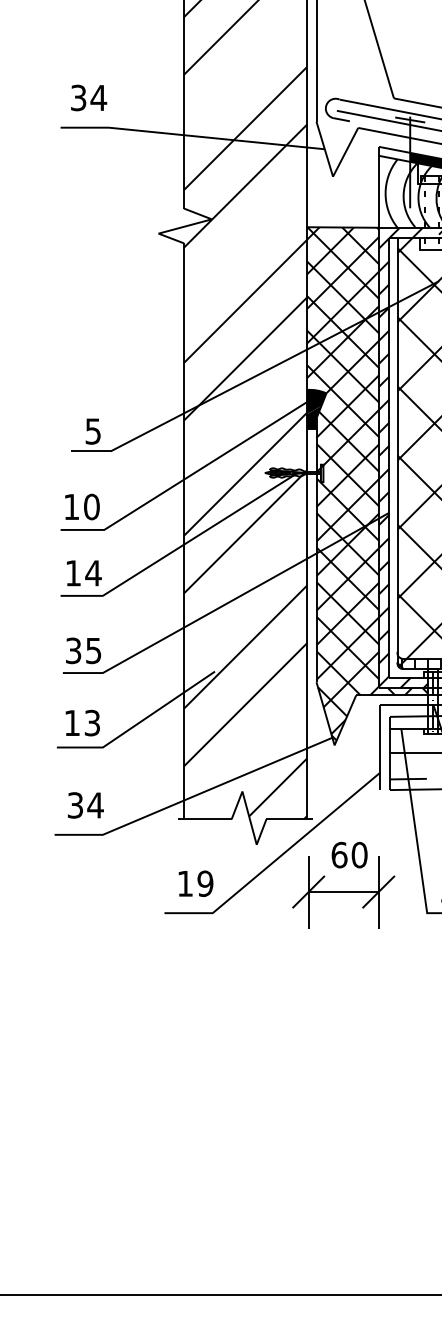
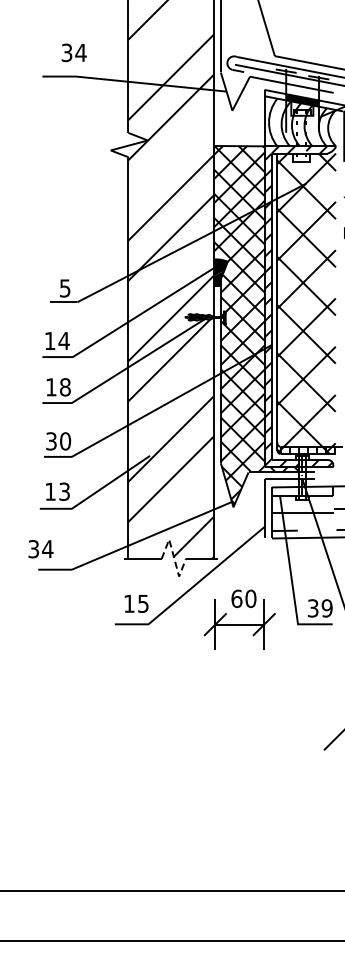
text: (87, 97) -> (73, 52), moved
text: (90, 506) -> (63, 340), 10 -> 14
text: (93, 573) -> (65, 387), 14 -> 18
text: (93, 651) -> (65, 441), 35 -> 30
text: (85, 805) -> (40, 549), moved
line: (250, 817) -> (174, 557), solid -> dashed
text: (204, 883) -> (142, 603), 19 -> 15
part: (343, 884) -> (239, 619), moved

